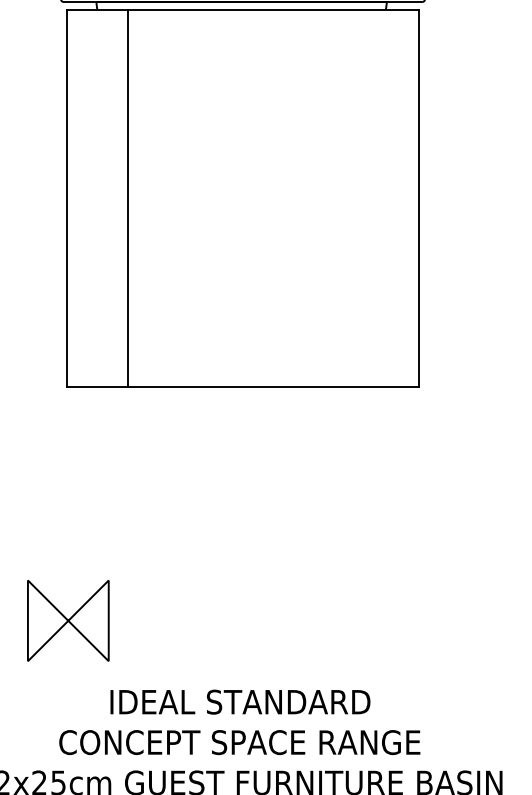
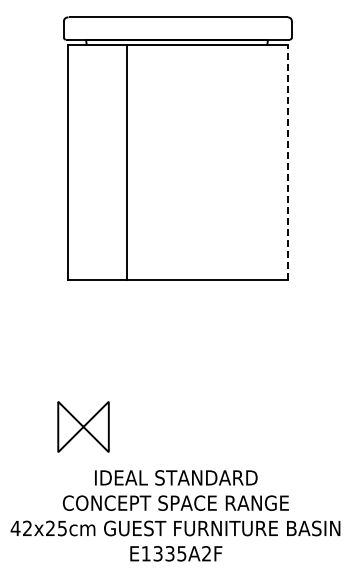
line: (127, 198) -> (126, 162), moved
line: (418, 198) -> (287, 162), solid -> dashed
part: (68, 620) -> (83, 426), moved

